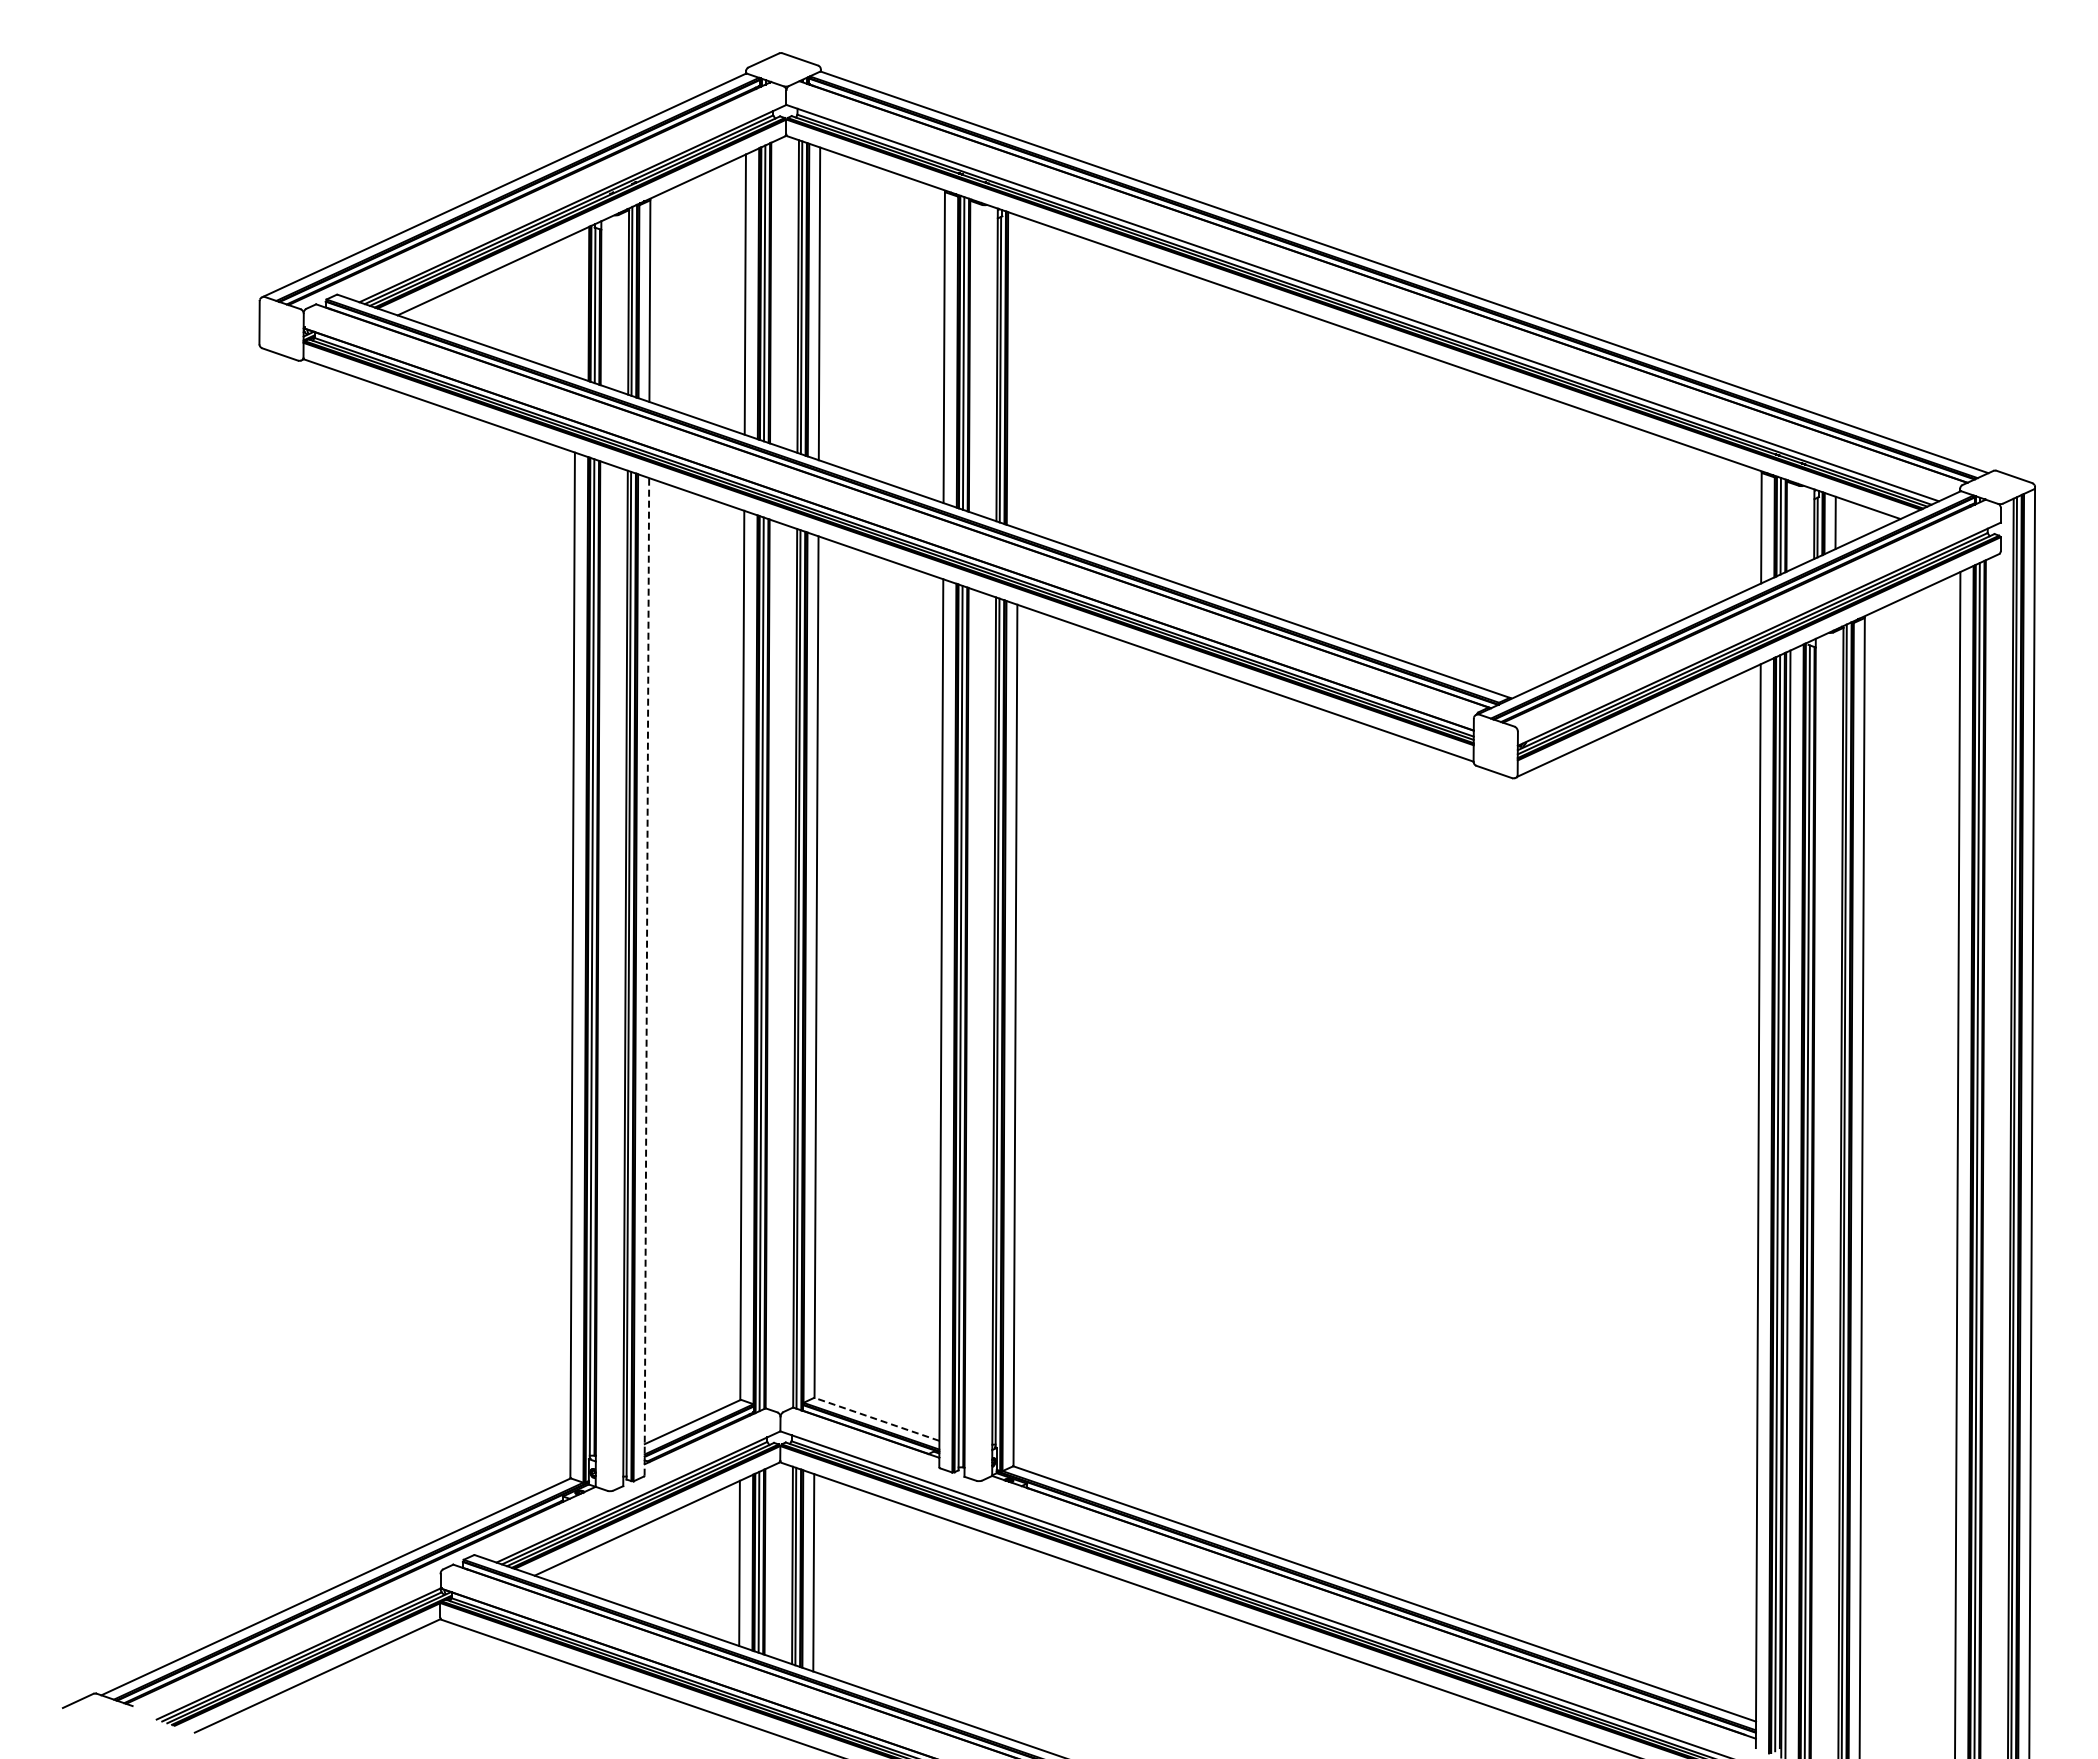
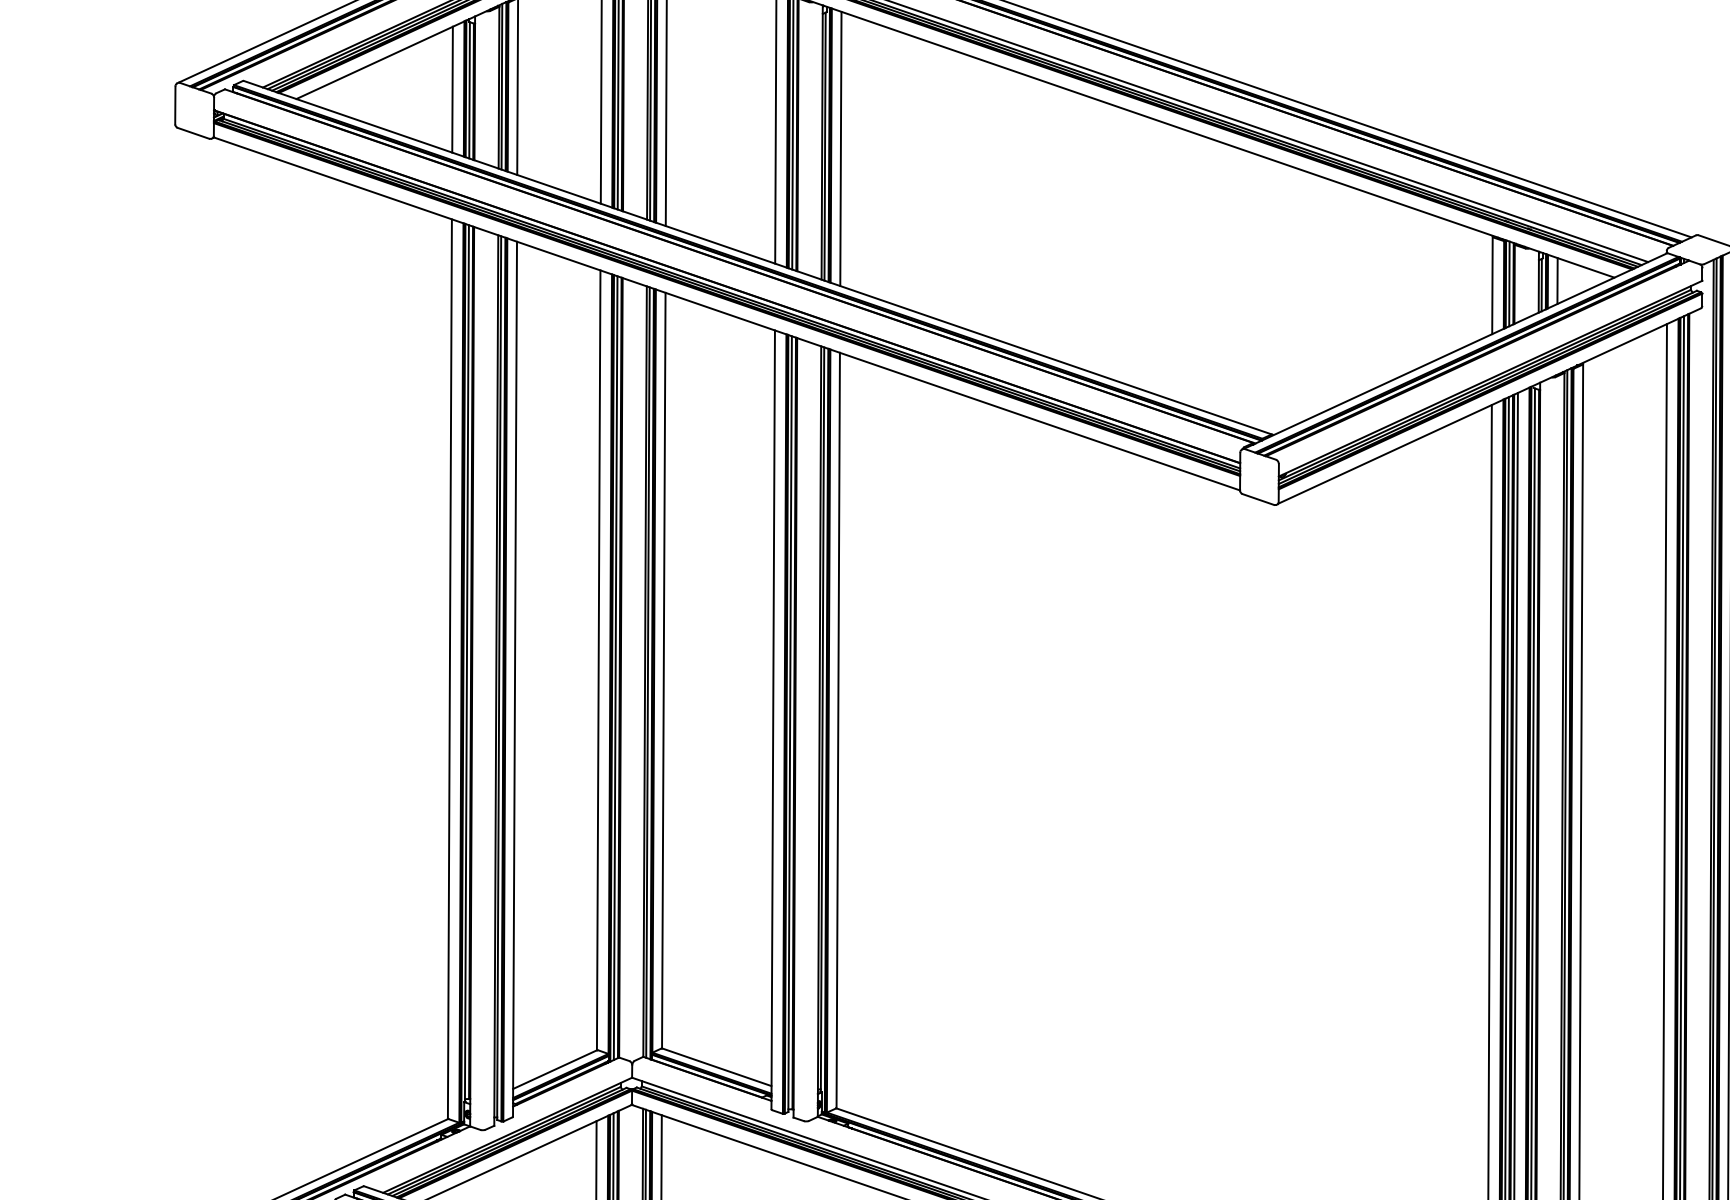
line: (575, 304) -> (452, 89), added
line: (1018, 372) -> (840, 149), added
line: (646, 976) -> (514, 678), dashed -> solid
line: (877, 1419) -> (717, 1067), dashed -> solid

